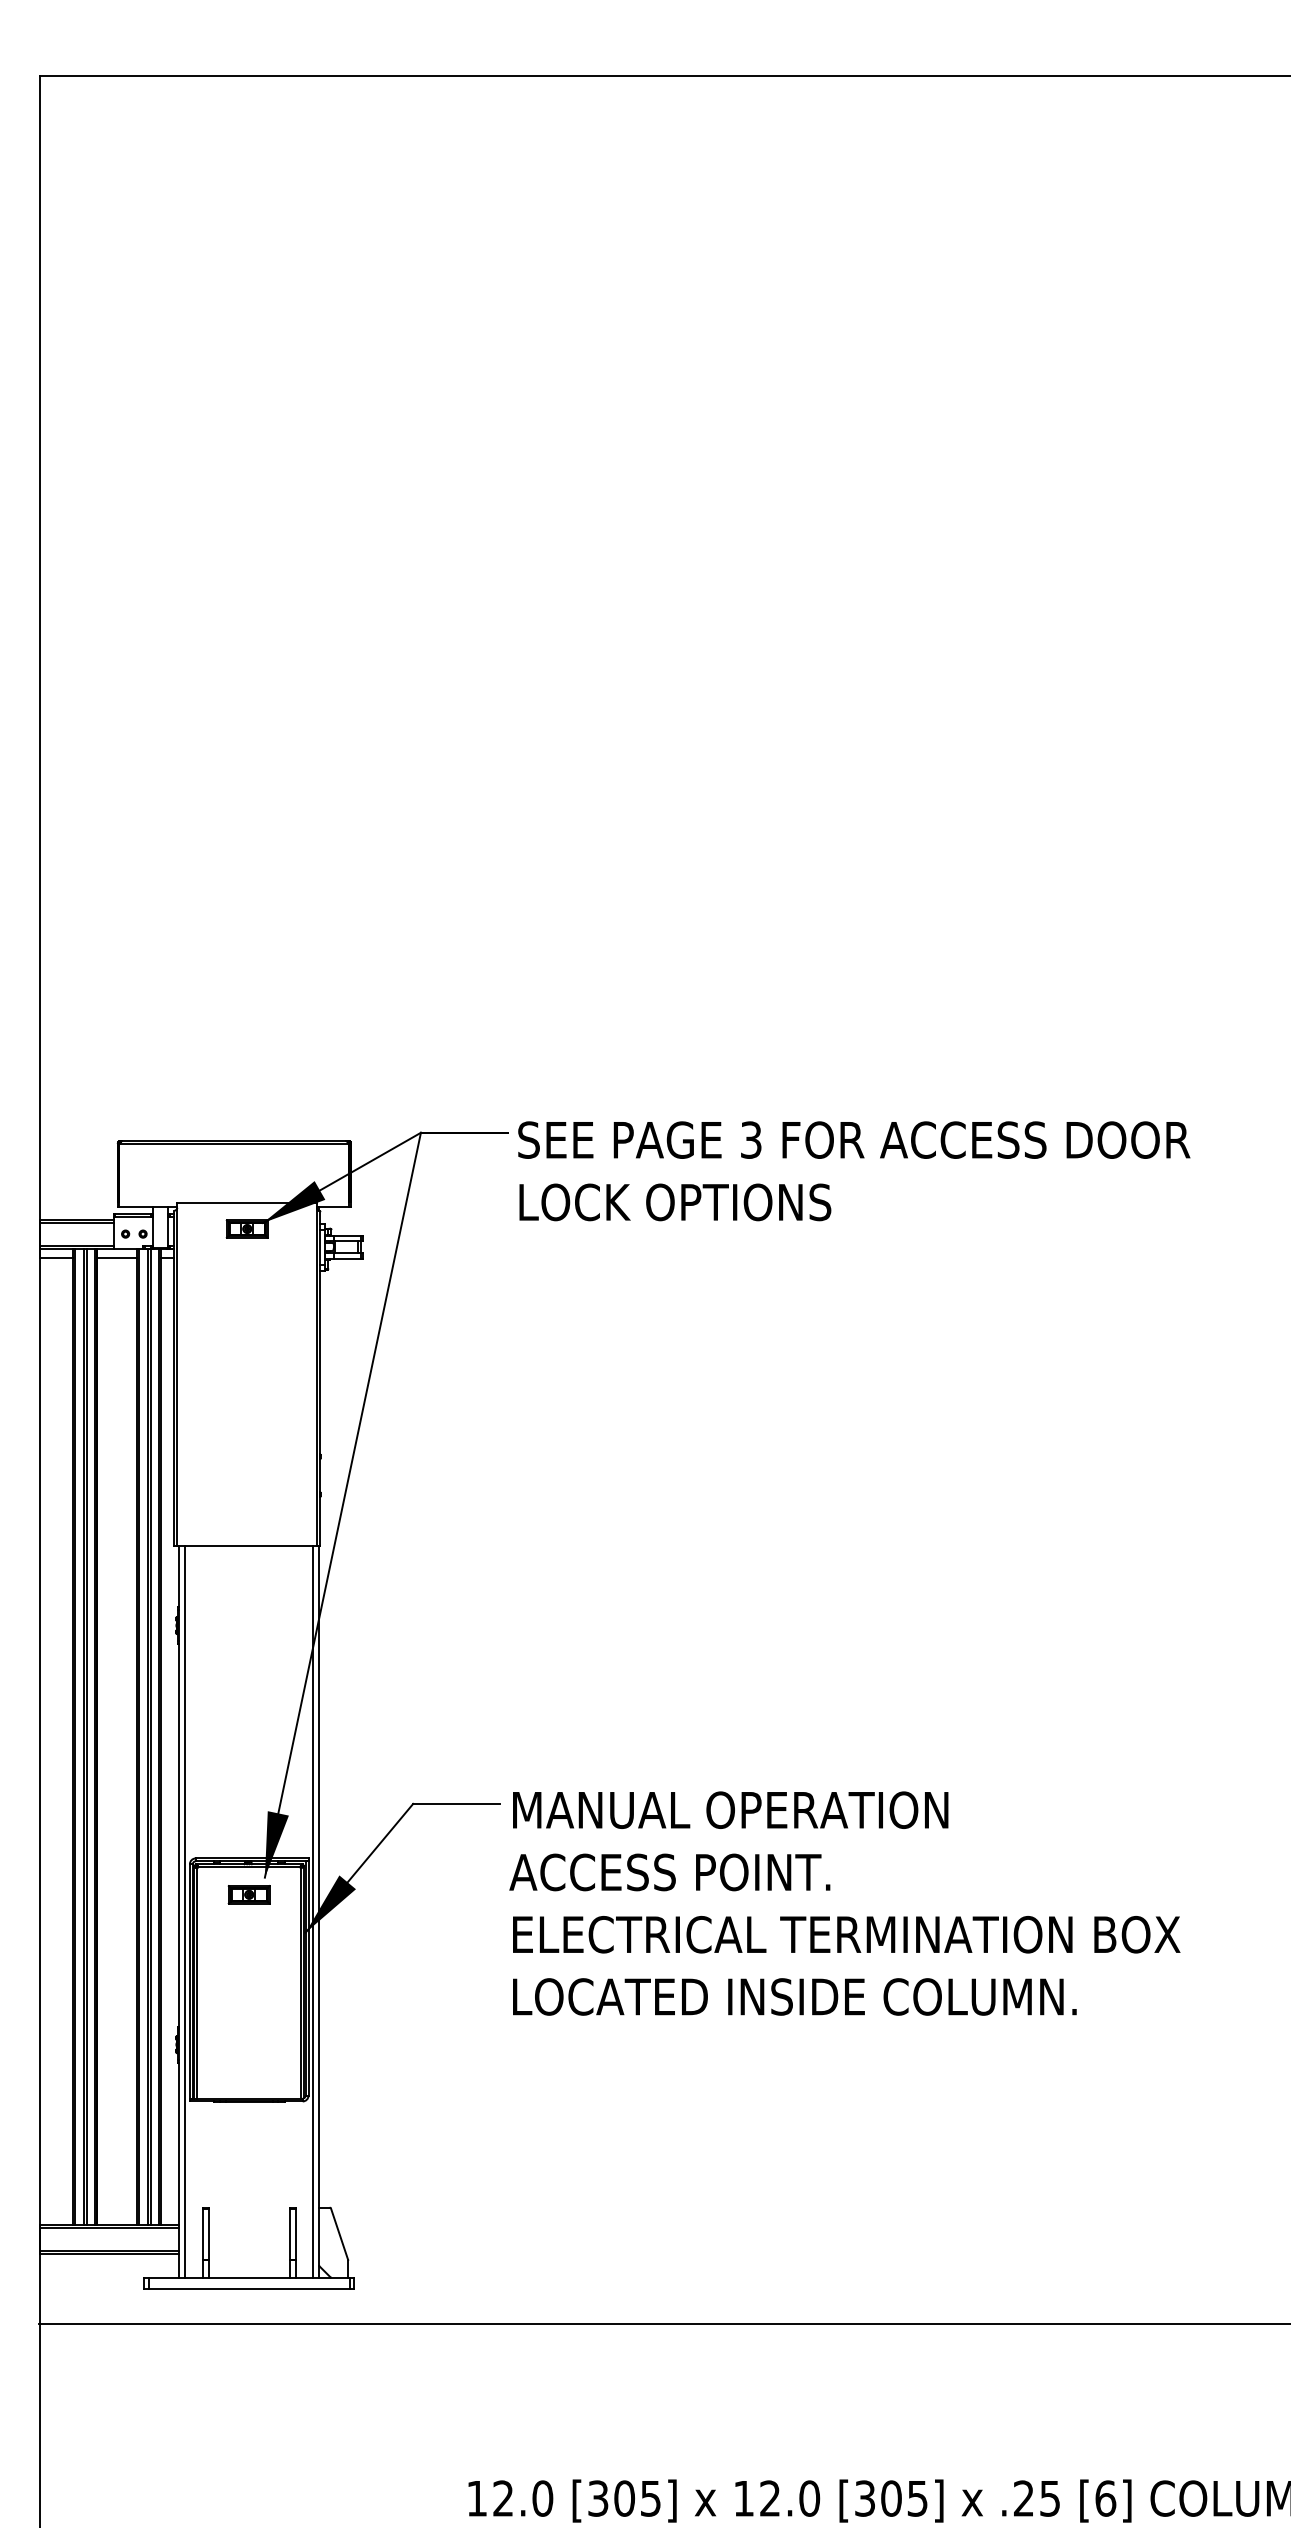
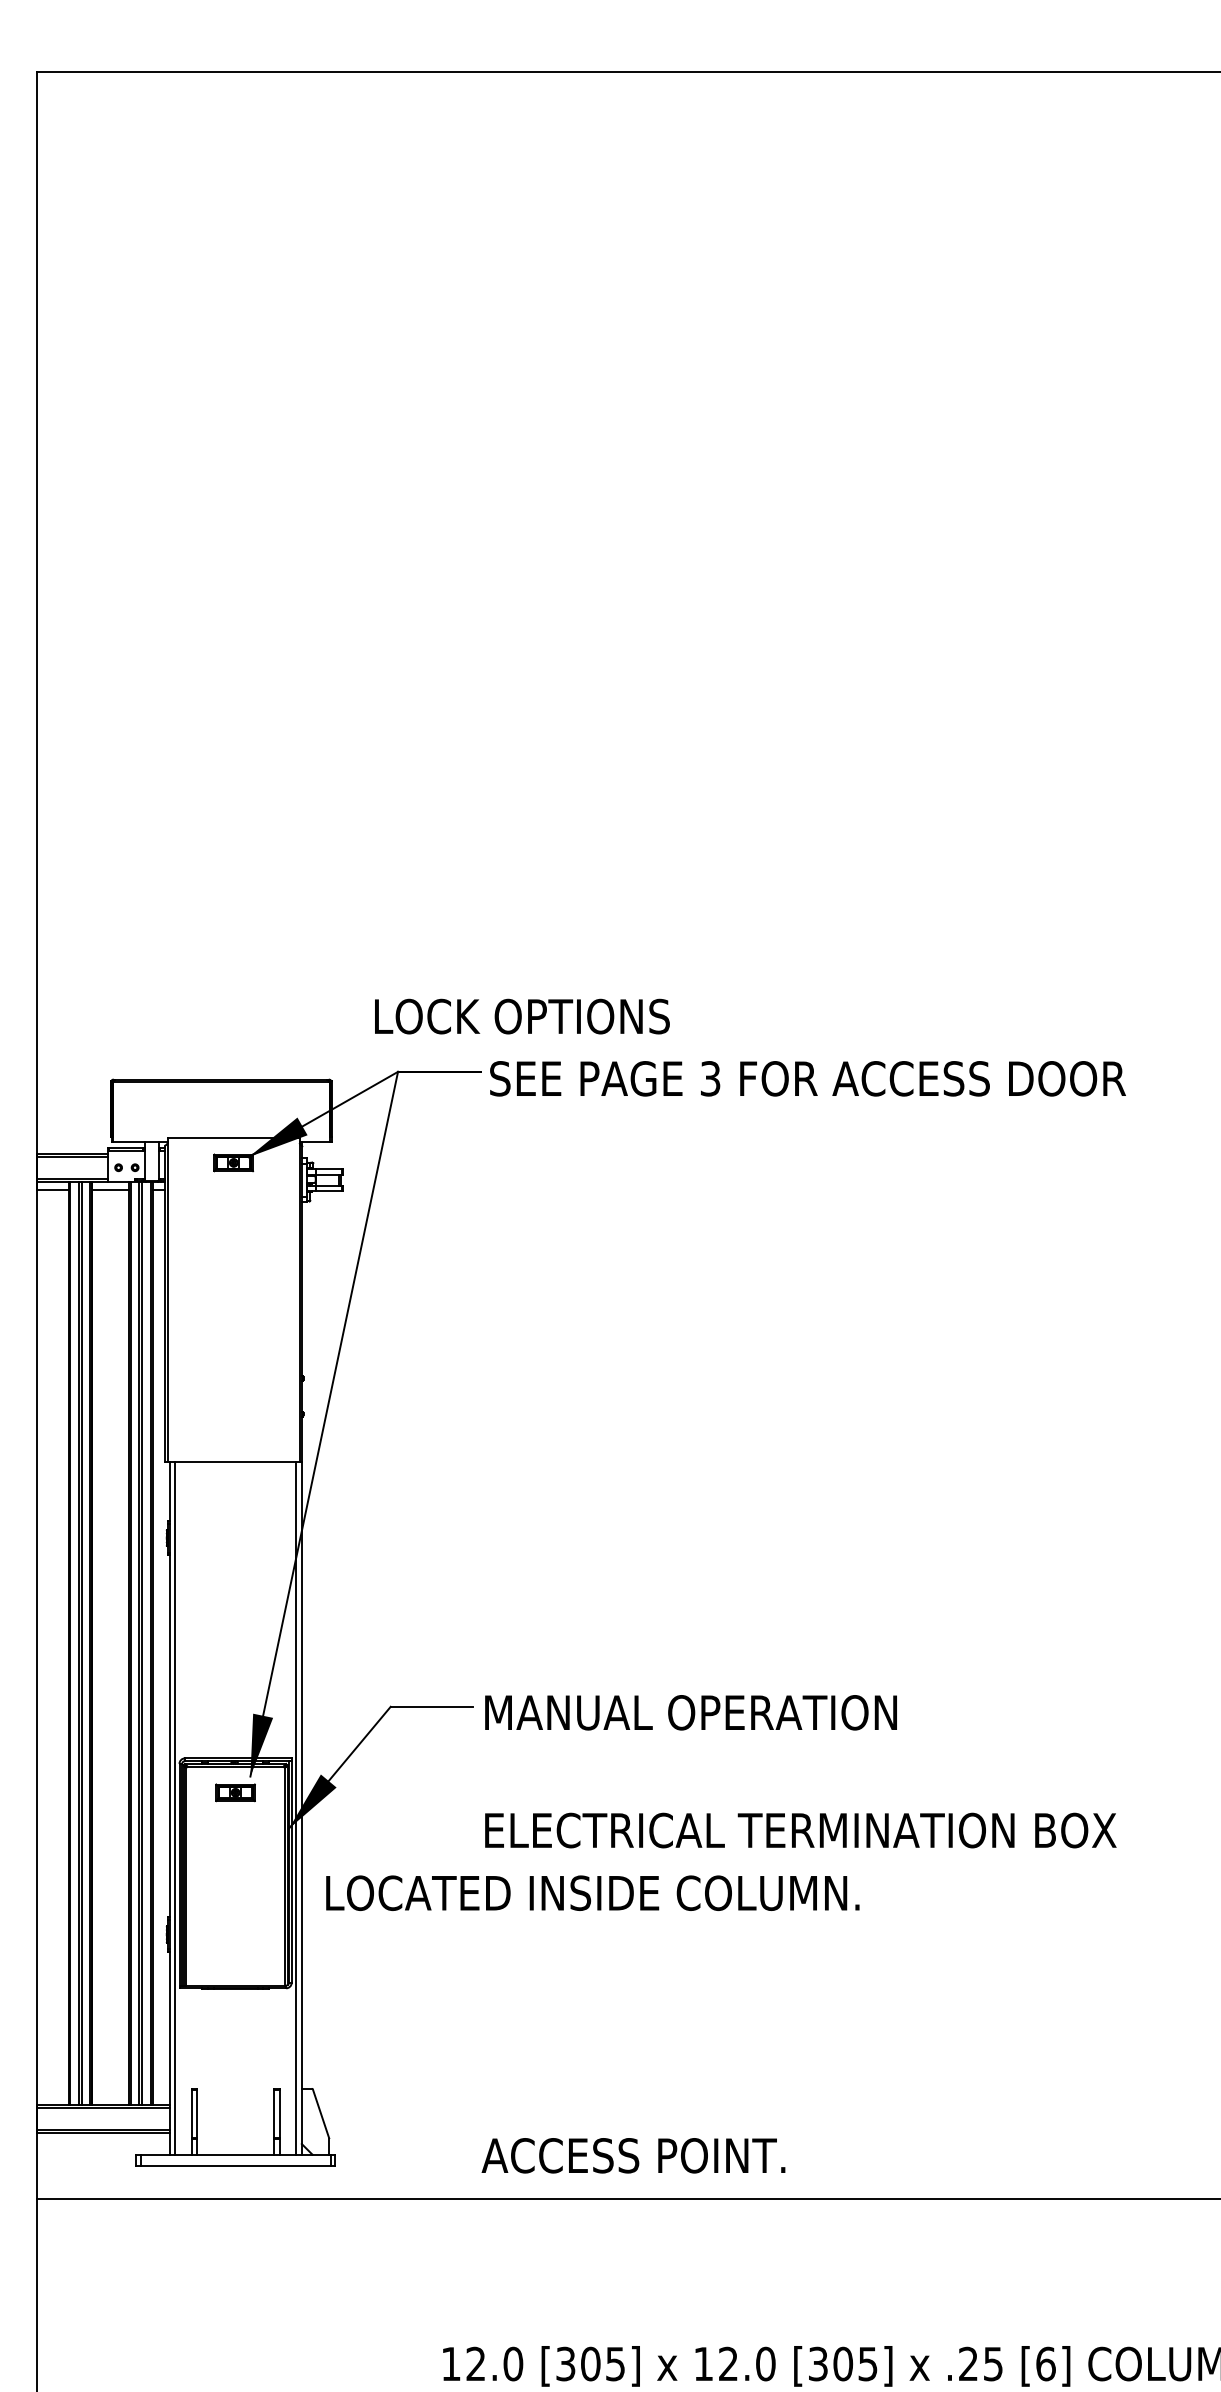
text: (675, 1202) -> (522, 1016), moved
text: (669, 1872) -> (633, 2155), moved
text: (794, 1996) -> (592, 1892), moved

